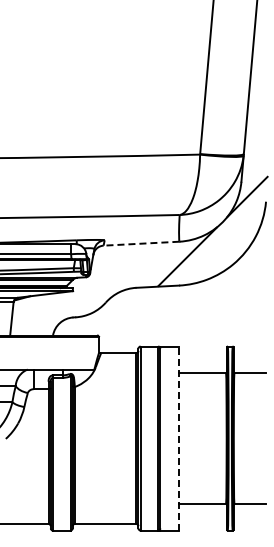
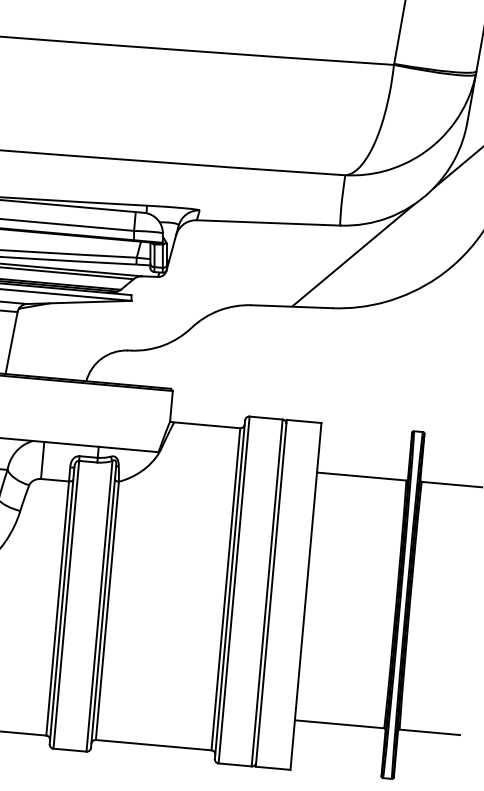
line: (141, 243) -> (268, 222), dashed -> solid
line: (178, 438) -> (305, 596), dashed -> solid

